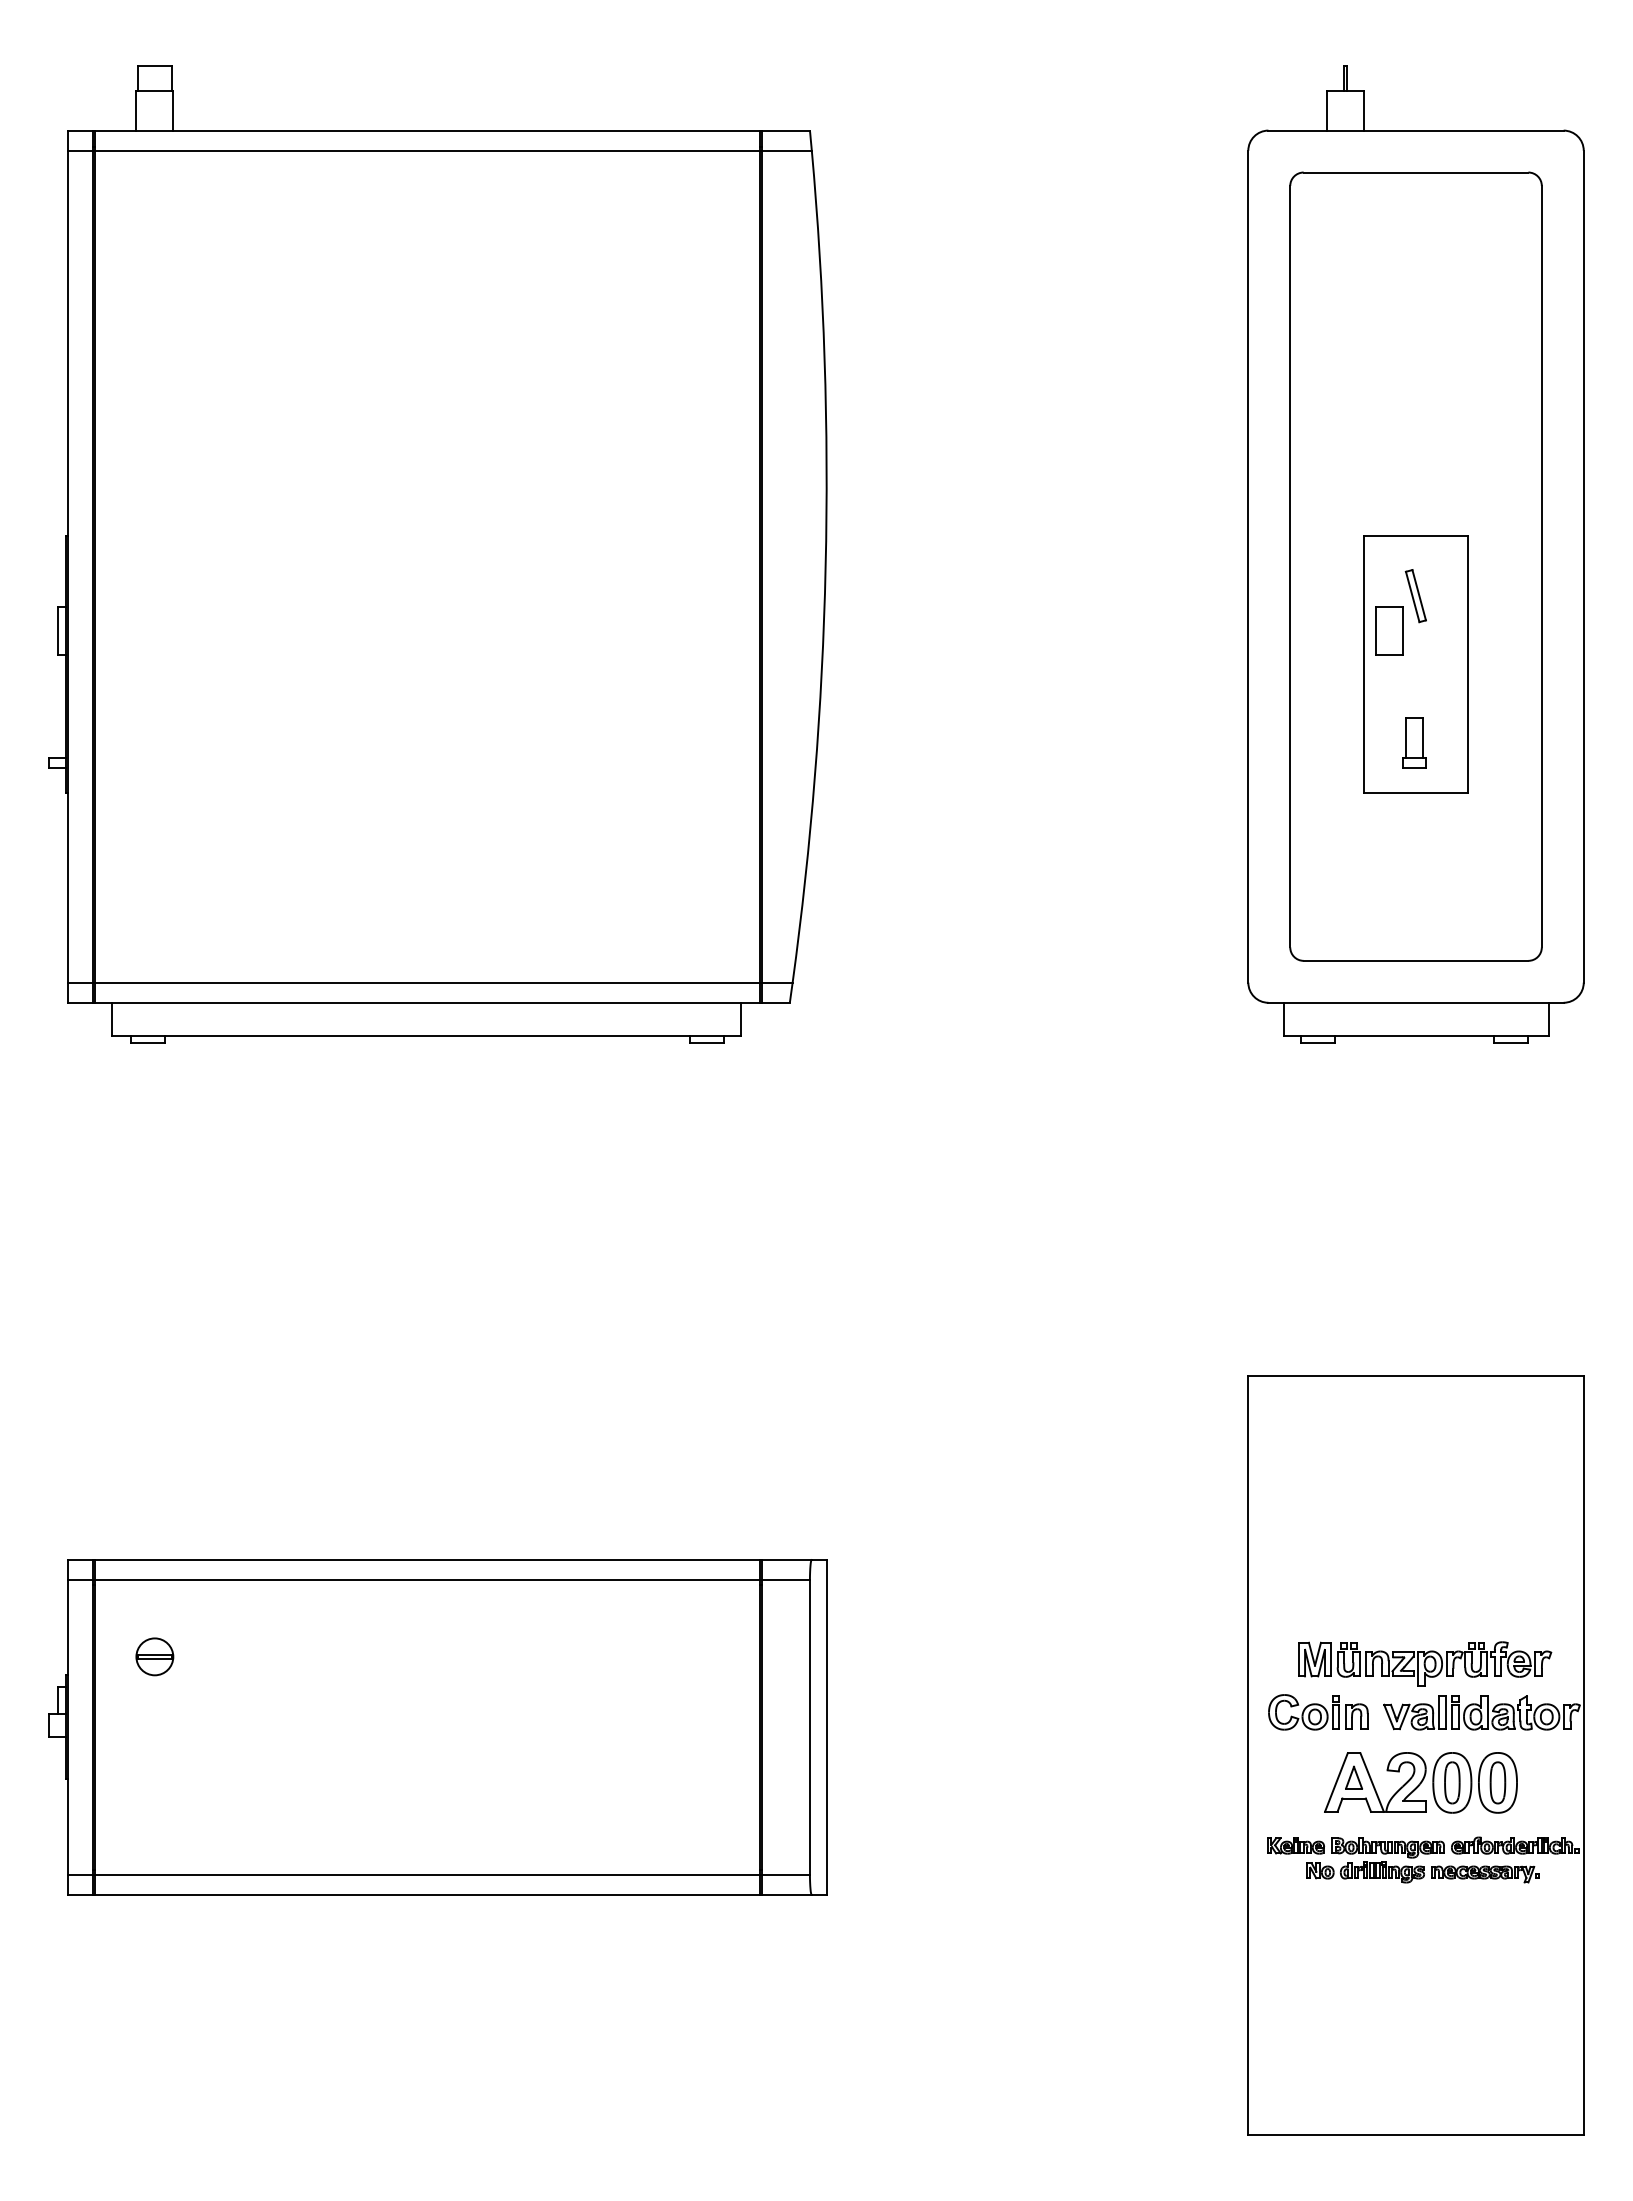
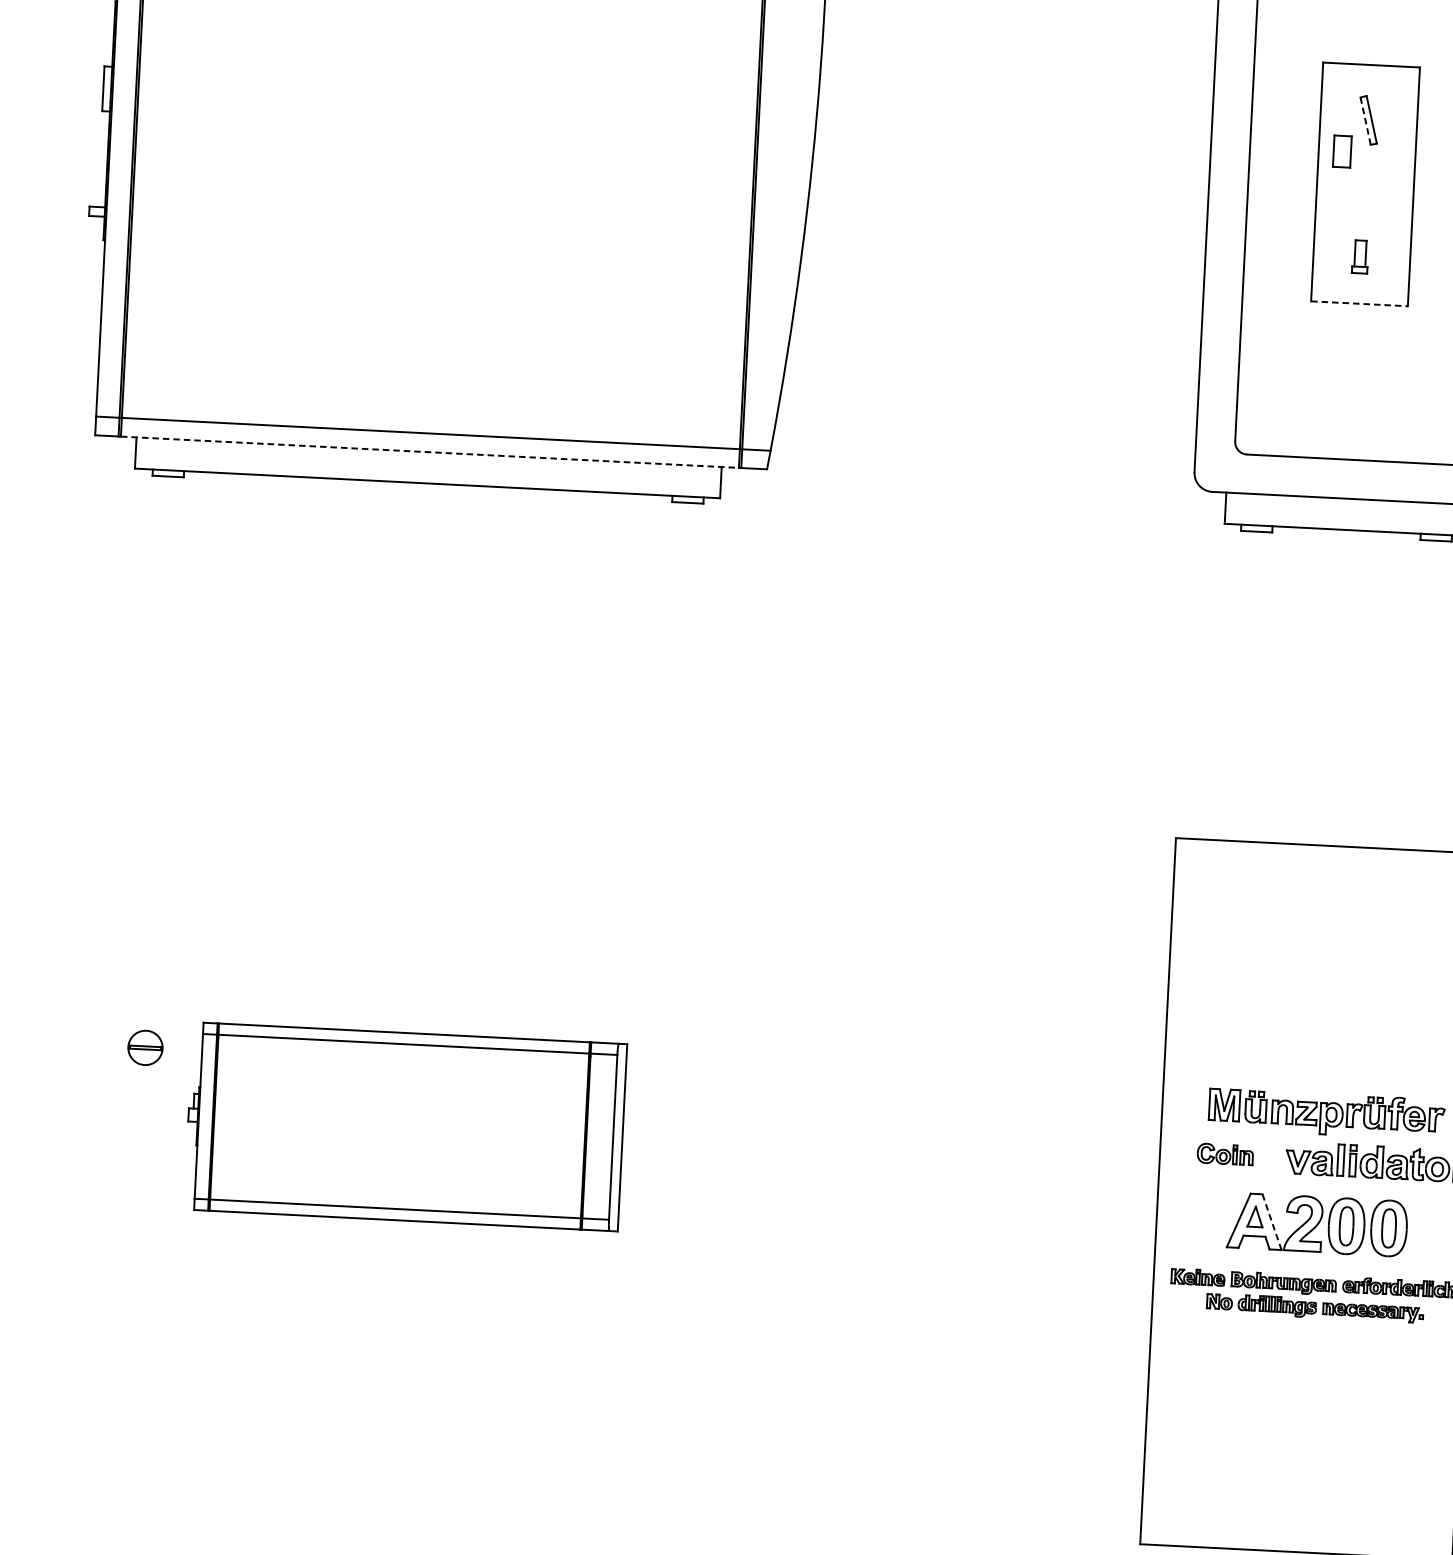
line: (1412, 596) -> (1365, 120), solid -> dashed
part: (1389, 630) -> (1342, 151), size x0.7
part: (1414, 742) -> (1360, 256), size x0.7
line: (1416, 793) -> (1359, 304), solid -> dashed
line: (427, 1002) -> (429, 451), solid -> dashed
part: (1318, 1712) -> (1225, 1154), size x0.6
part: (437, 1727) -> (405, 1126), size x0.6
line: (1372, 1782) -> (1272, 1222), solid -> dashed

